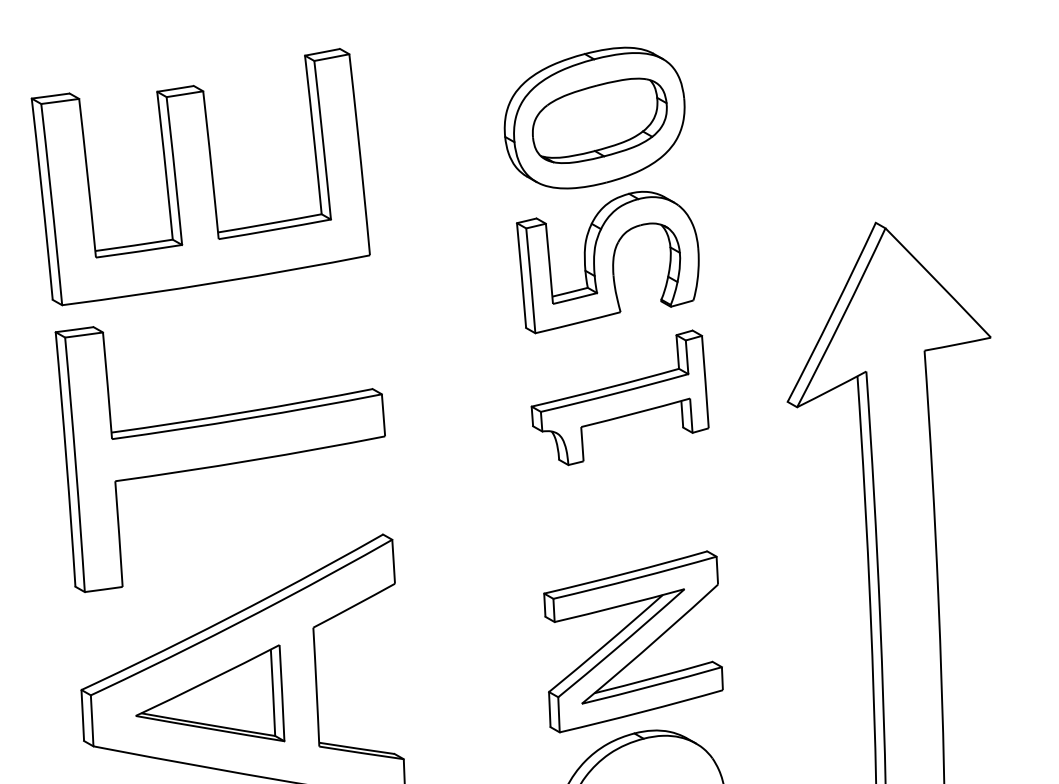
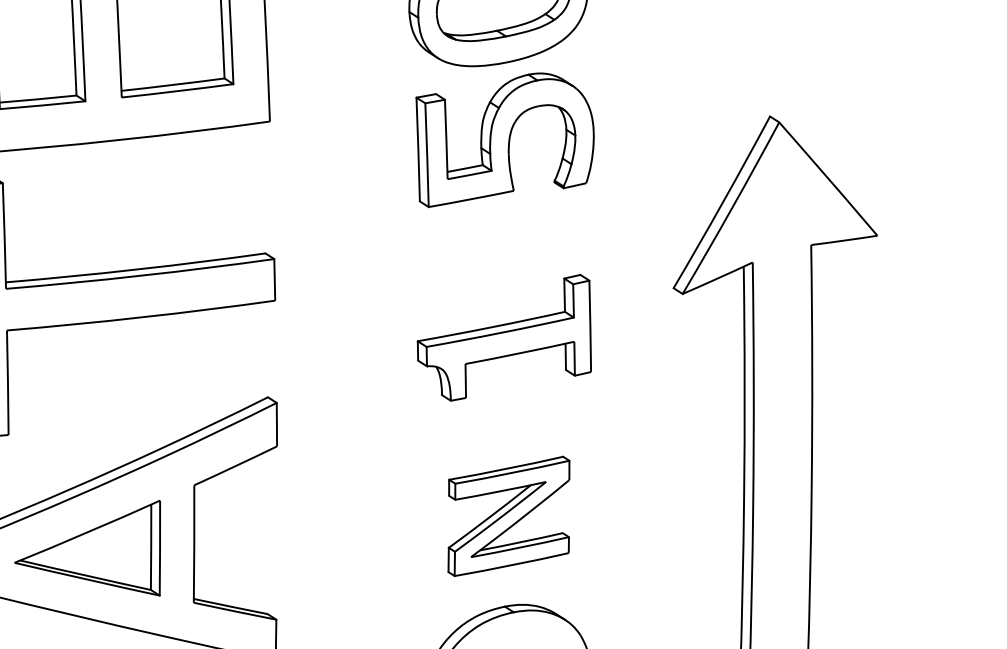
part: (619, 397) -> (504, 336), moved
part: (633, 641) -> (508, 516), size x0.7

